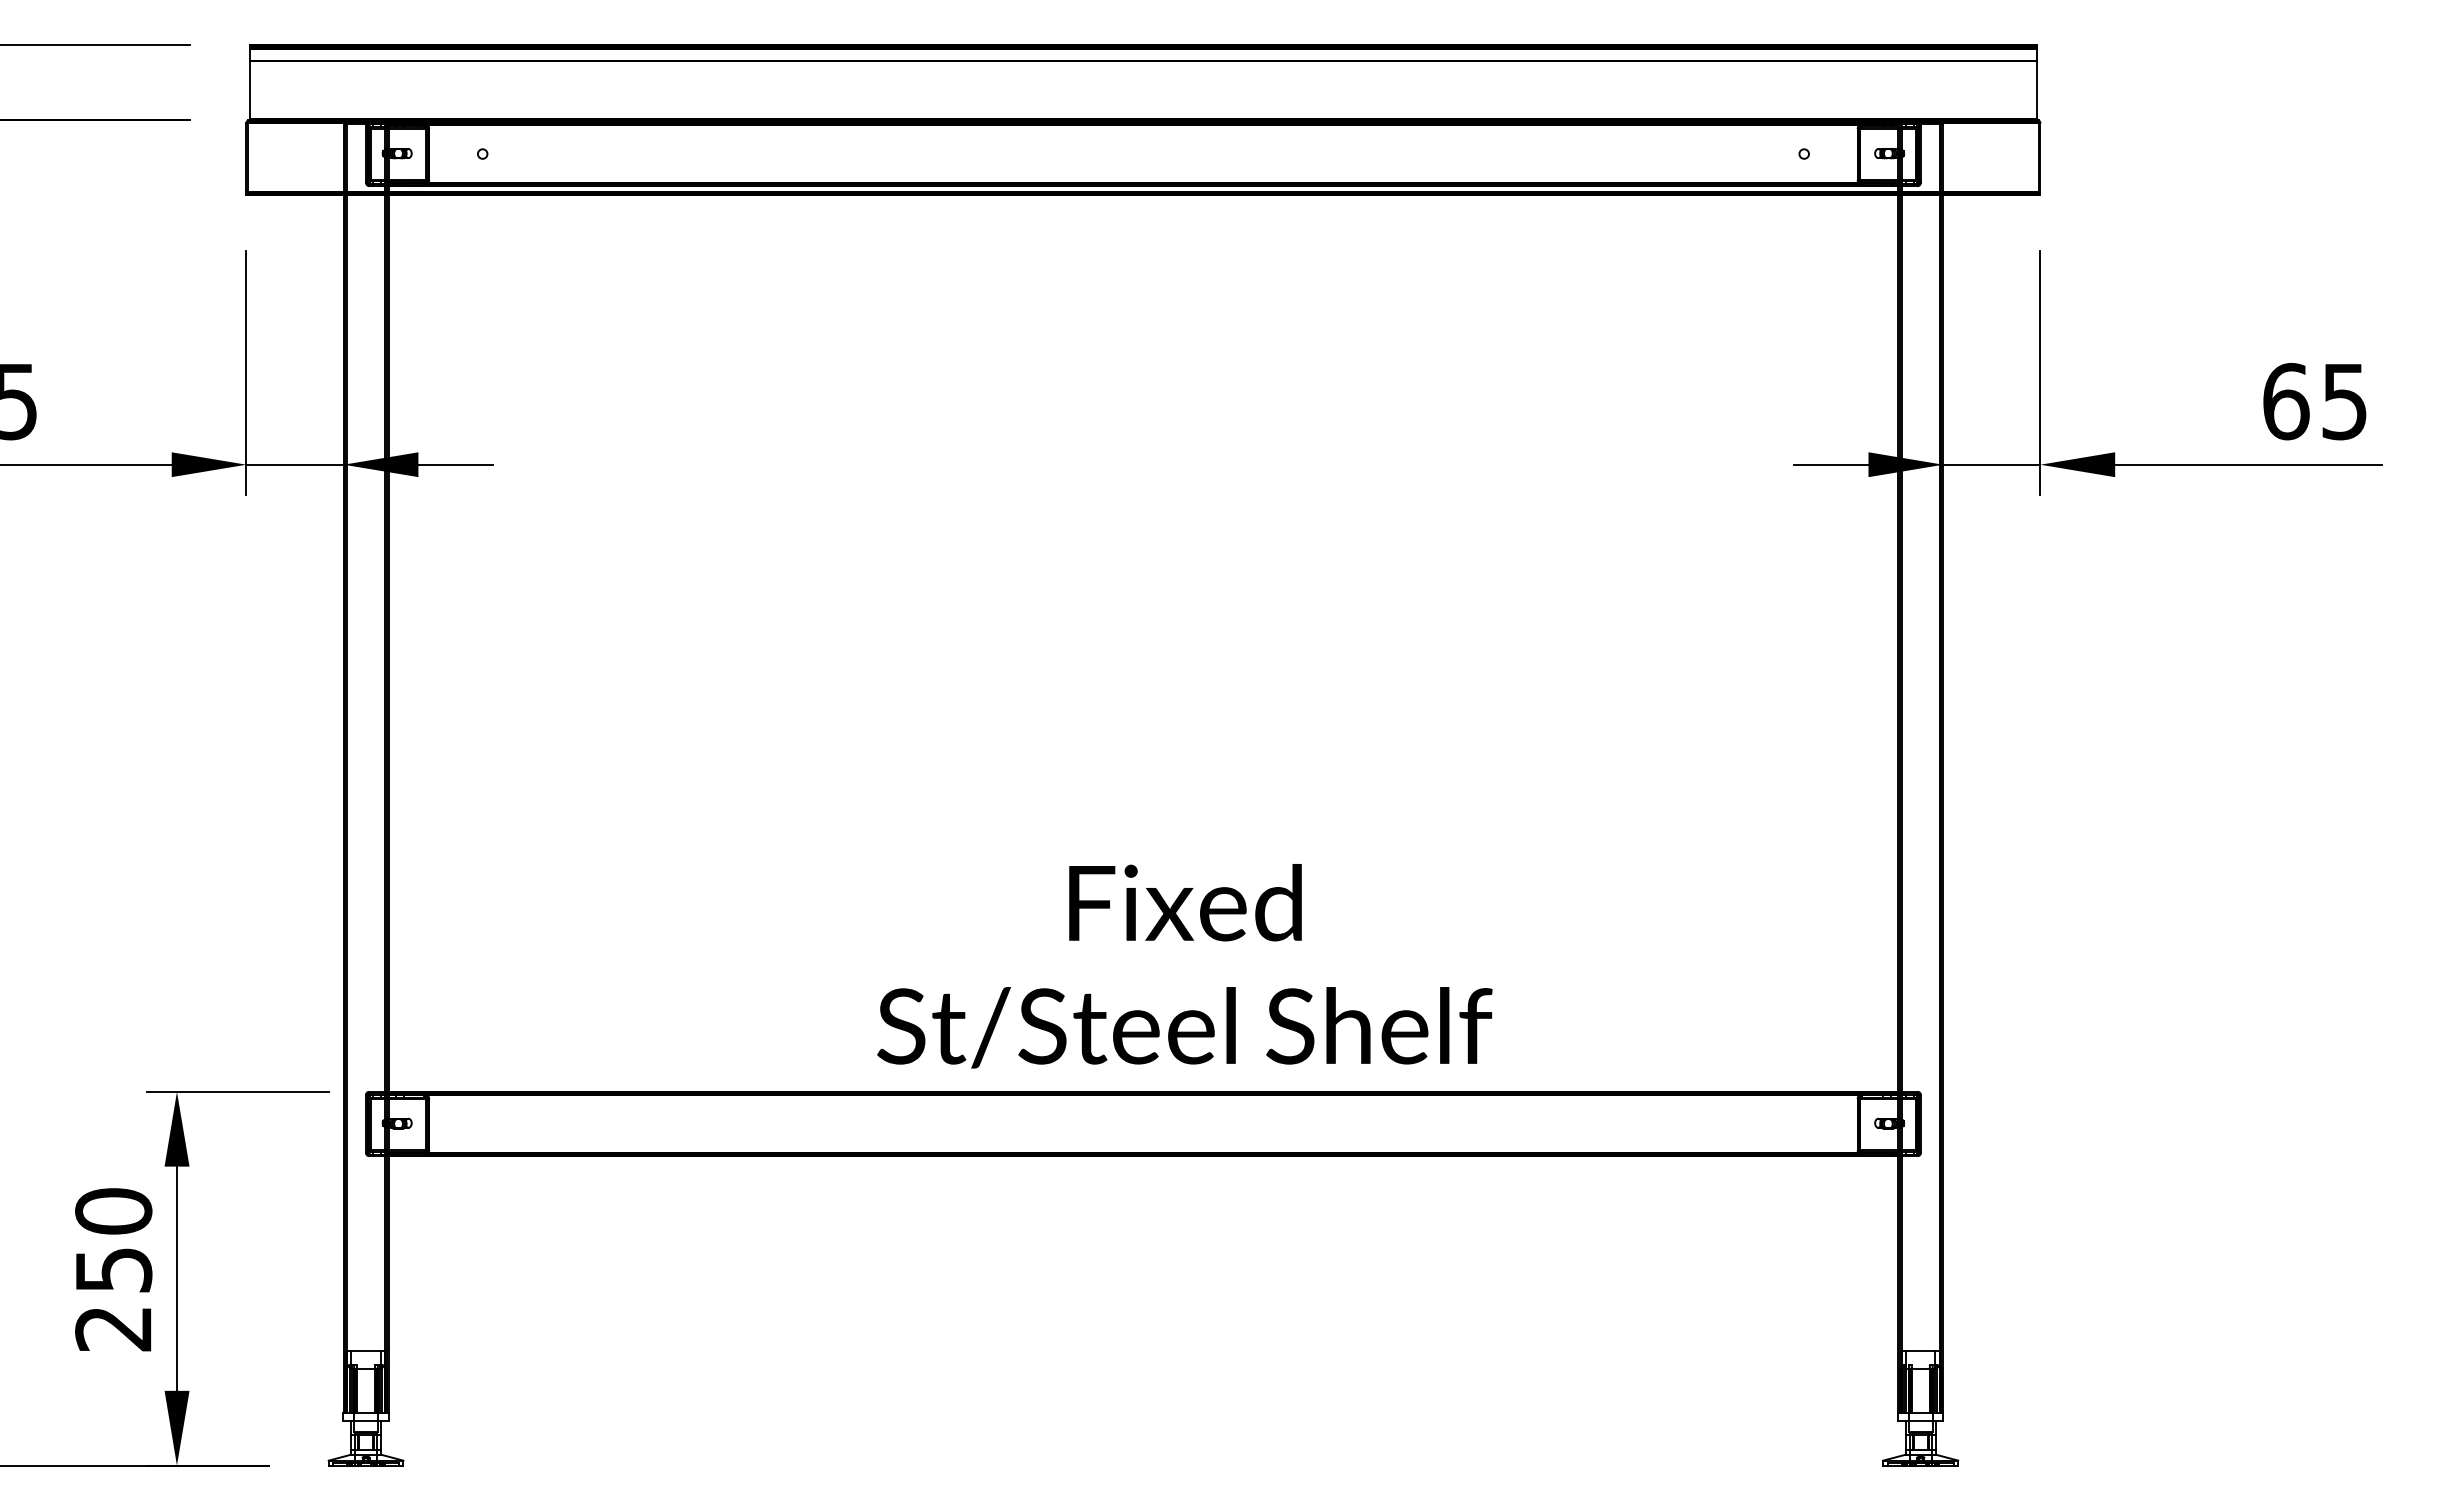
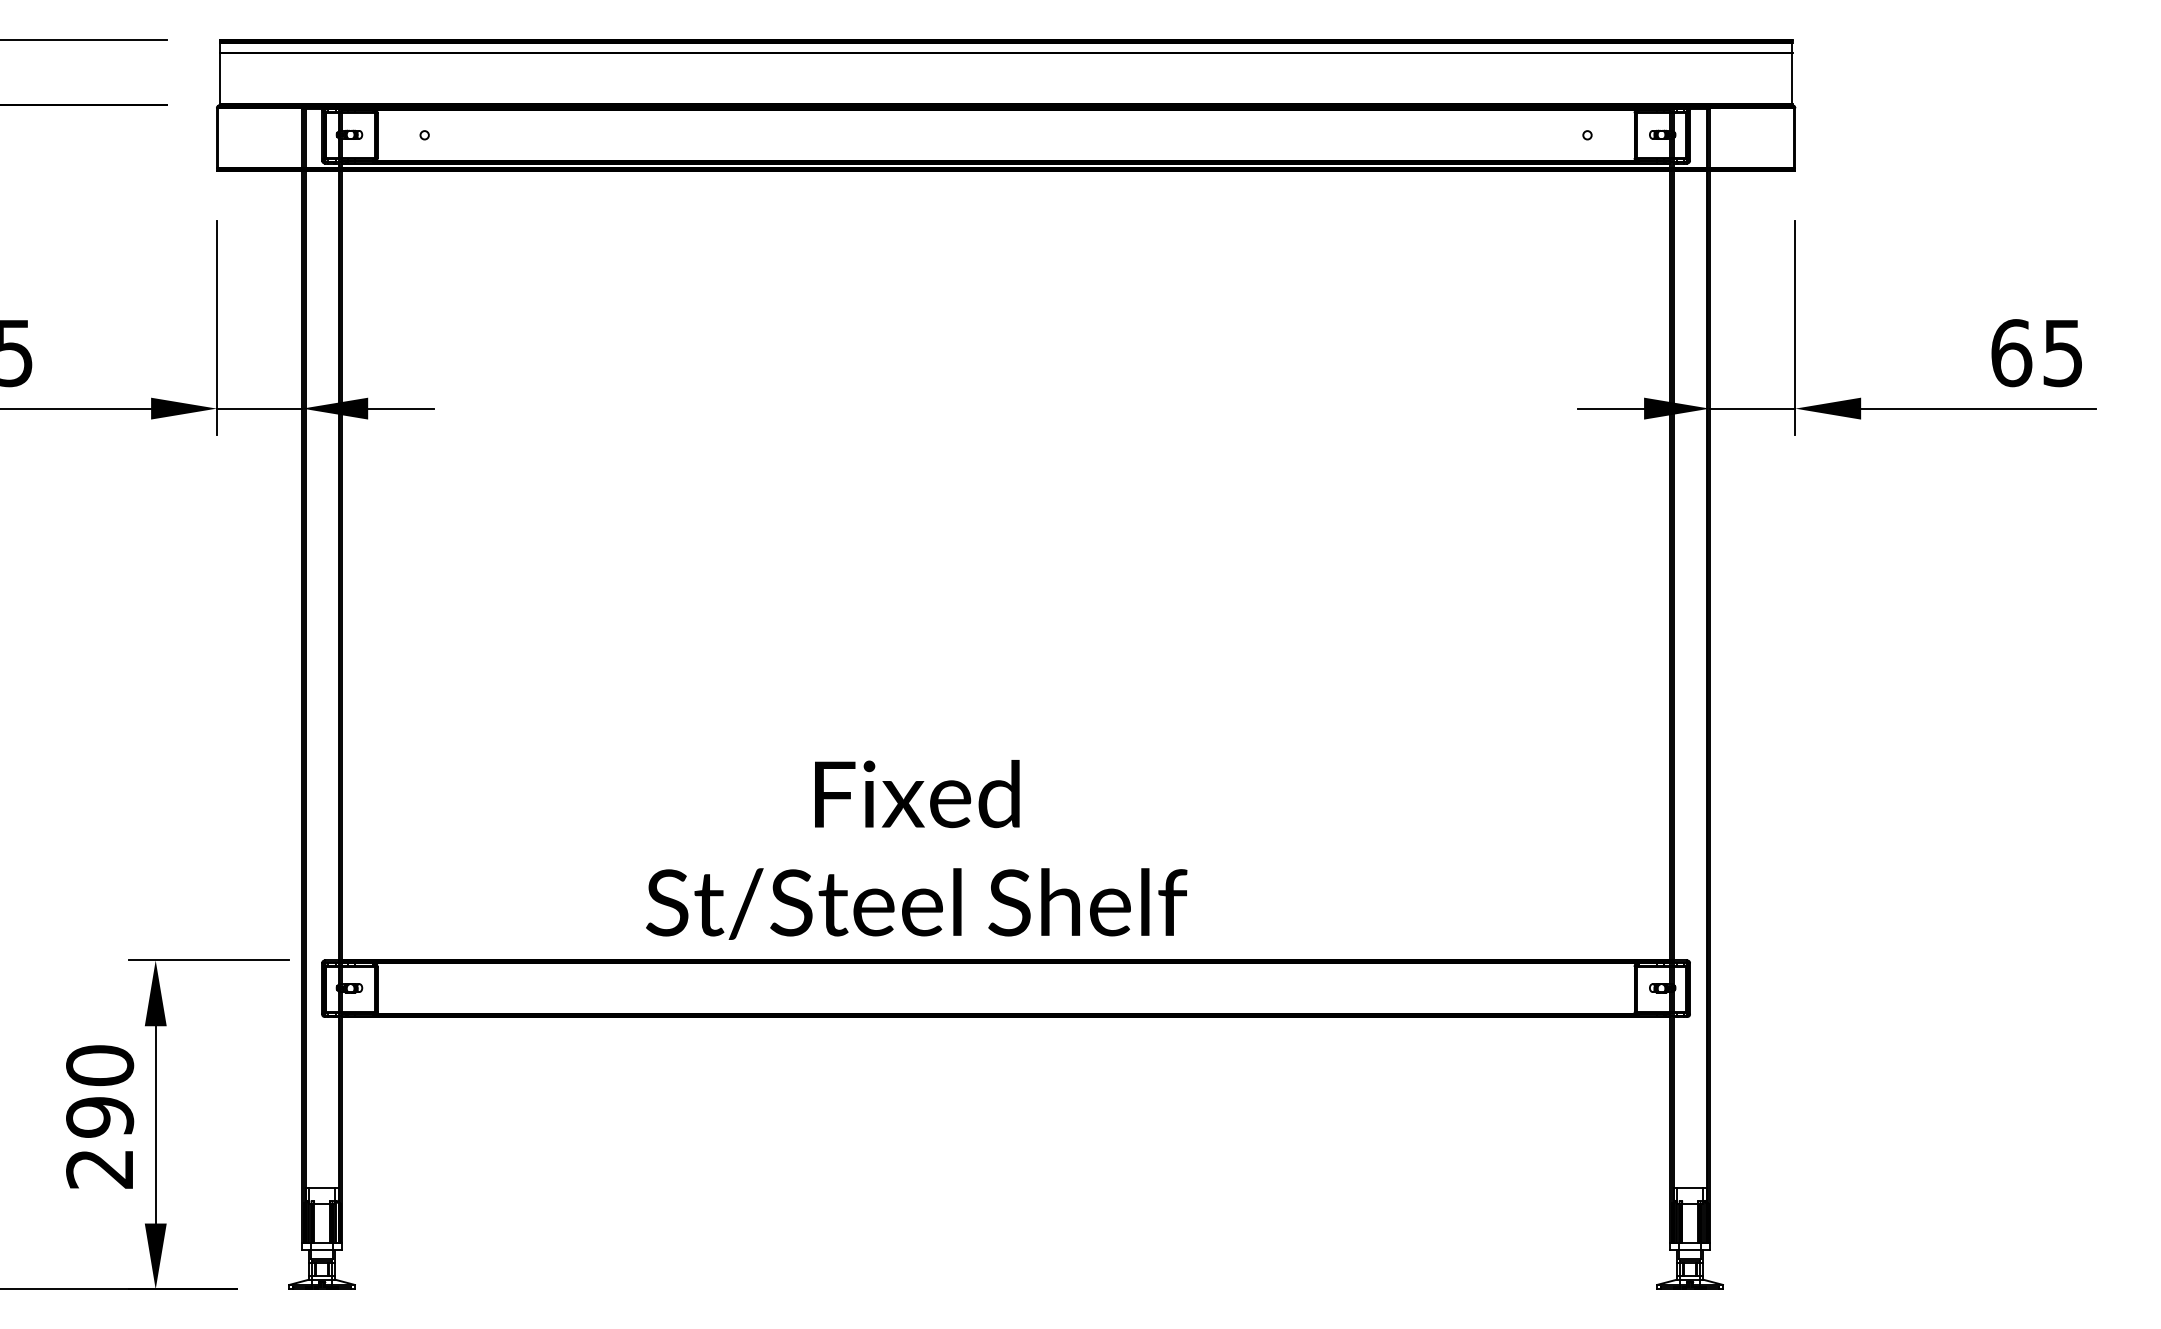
text: (1184, 966) -> (916, 850), moved
text: (113, 1270) -> (99, 1117), 250 -> 290

